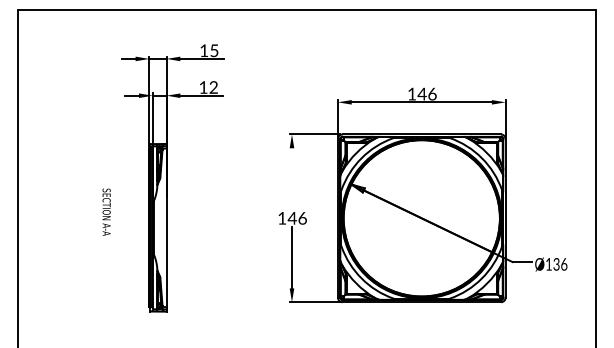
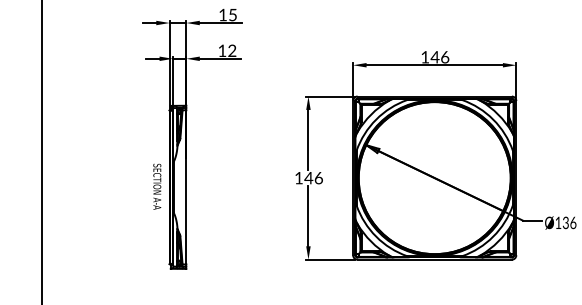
line: (291, 179) -> (307, 140), added
text: (106, 211) -> (157, 186), moved

